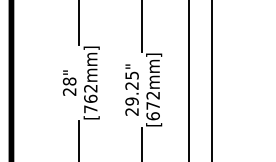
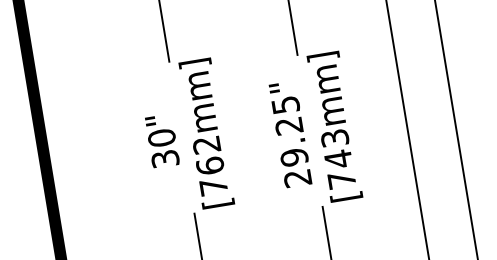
text: (69, 86) -> (163, 148), 28" -> 30"
text: (152, 105) -> (336, 158), [672mm] -> [743mm]

